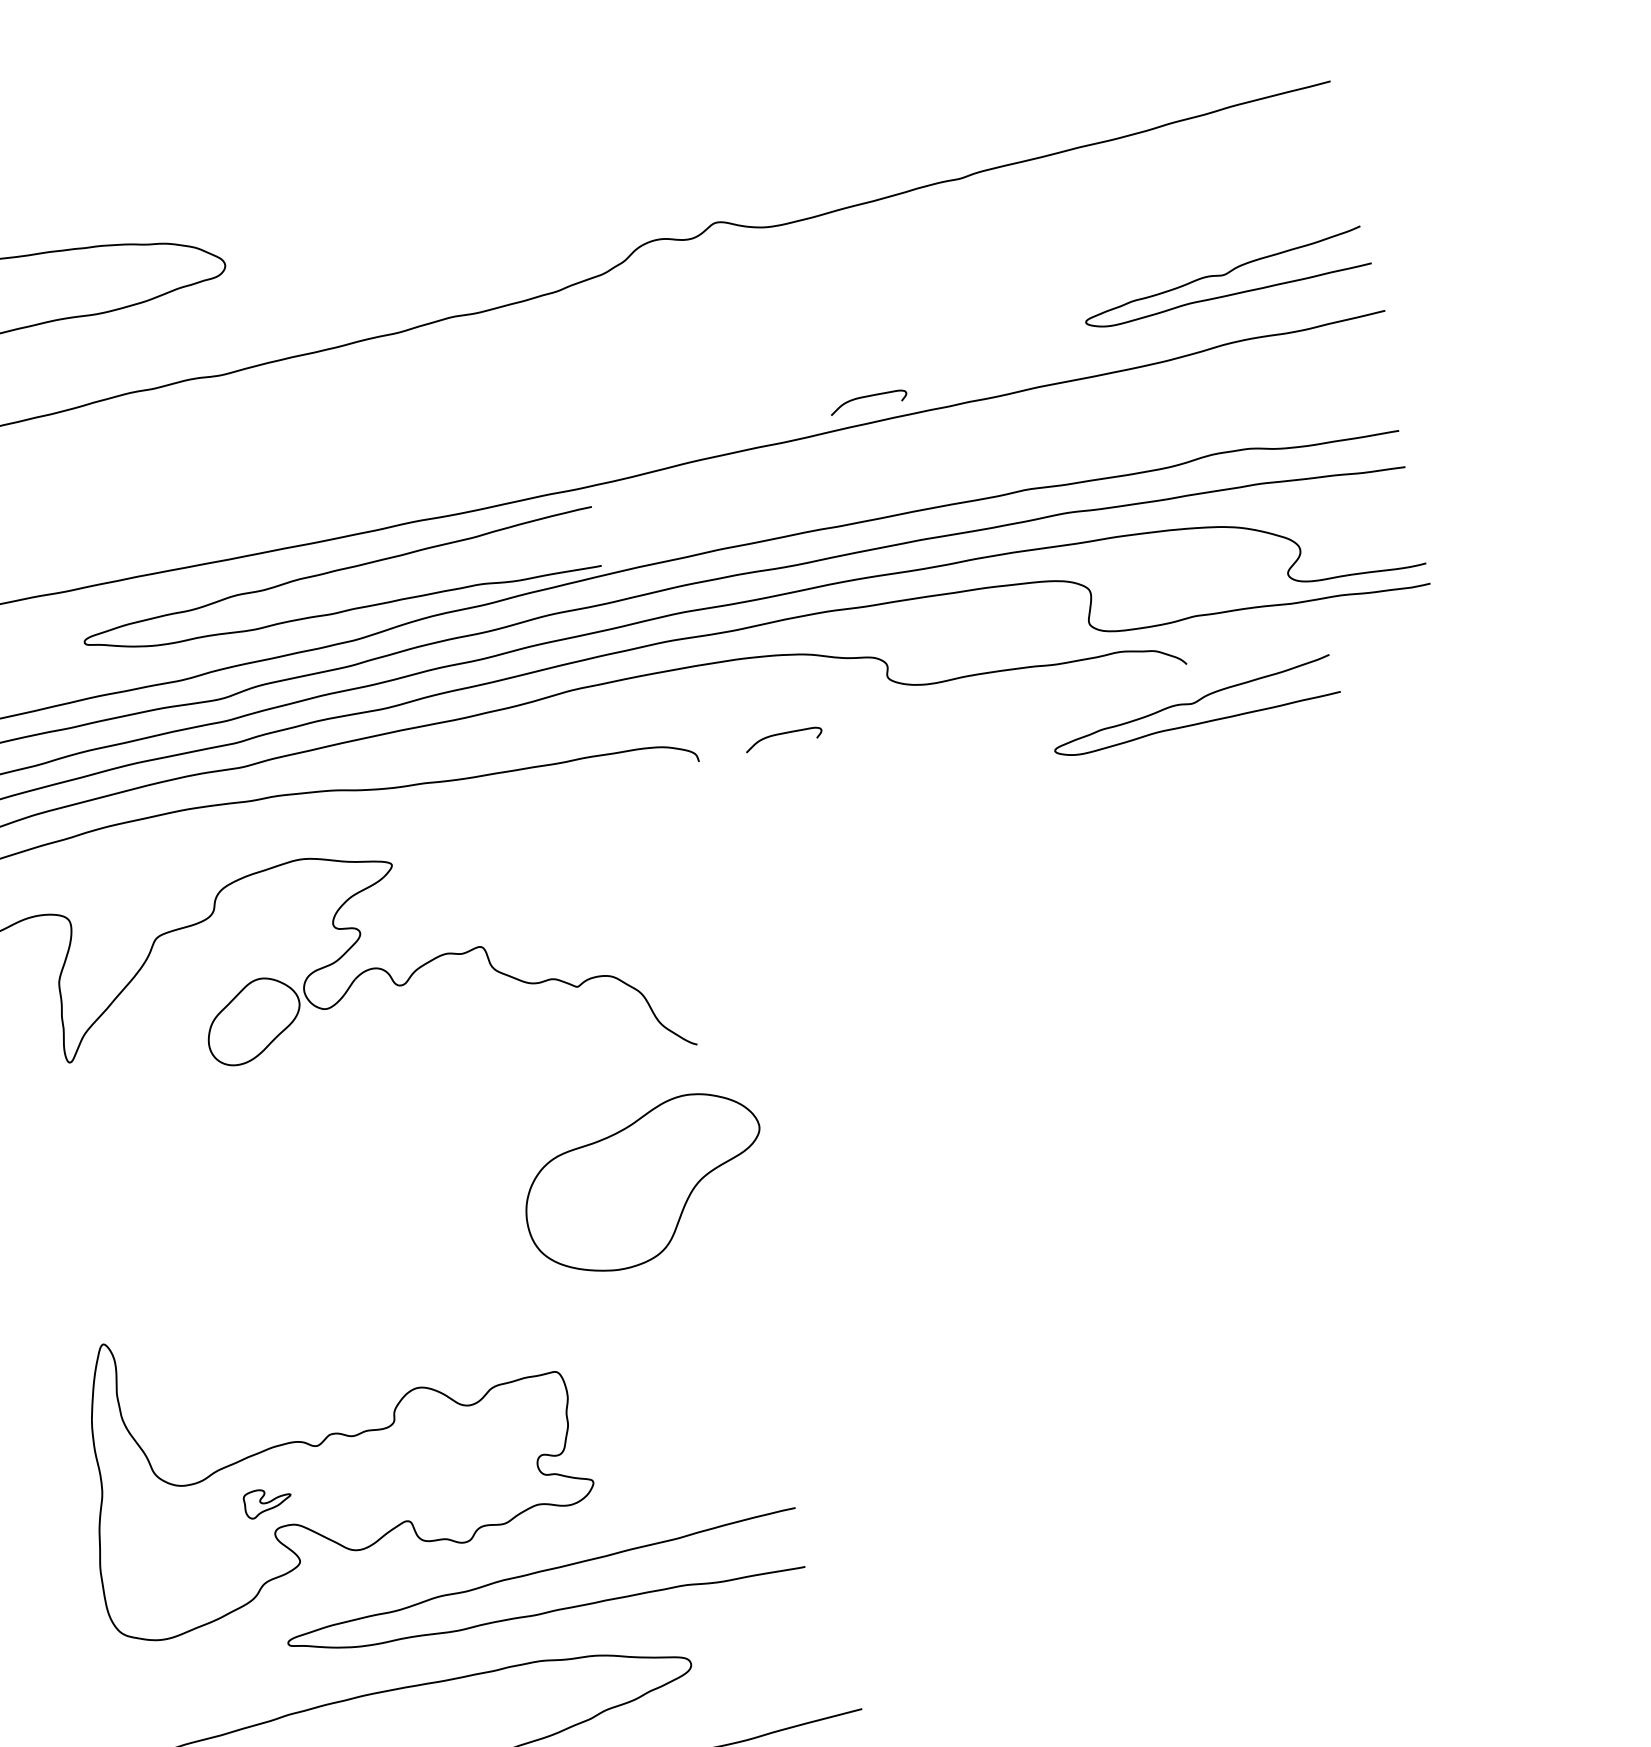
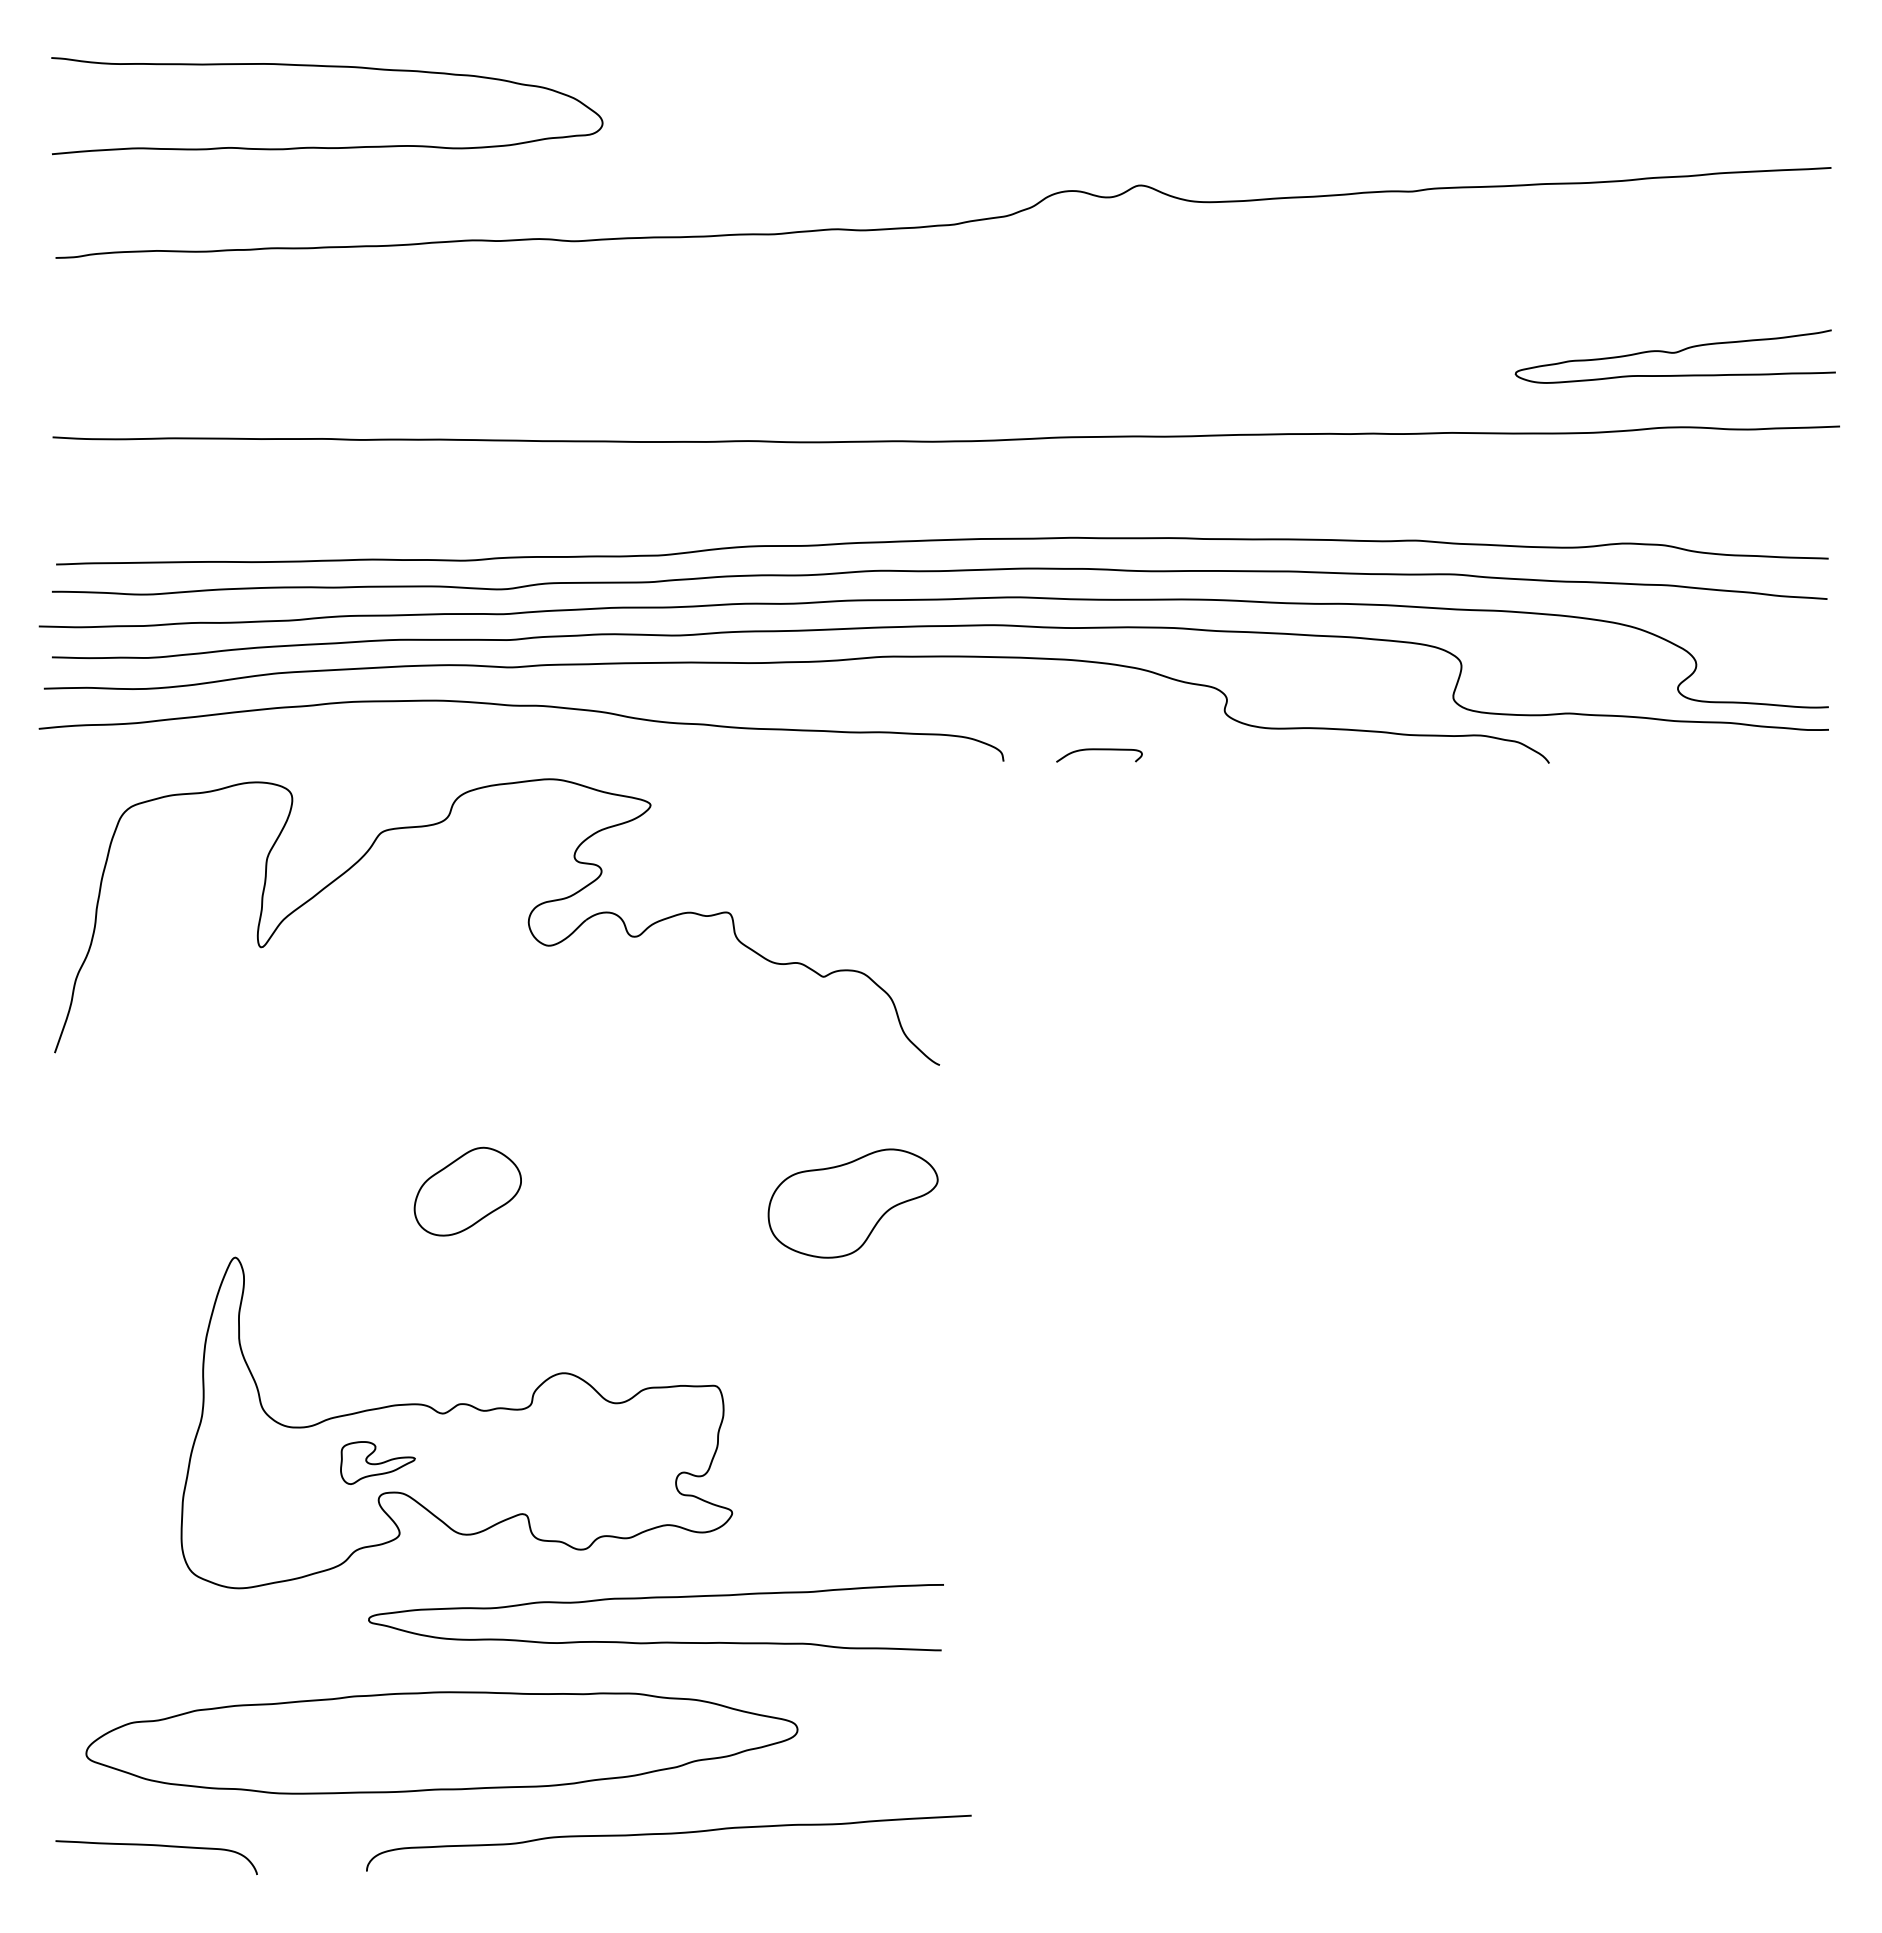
curve: (867, 397) -> (1264, 406), removed
curve: (336, 571) -> (655, 477), removed
curve: (1193, 704) -> (1547, 807), removed
part: (253, 1020) -> (467, 1191), moved
part: (644, 1183) -> (852, 1203), size x0.62
part: (267, 1501) -> (377, 1462), size x1.43

